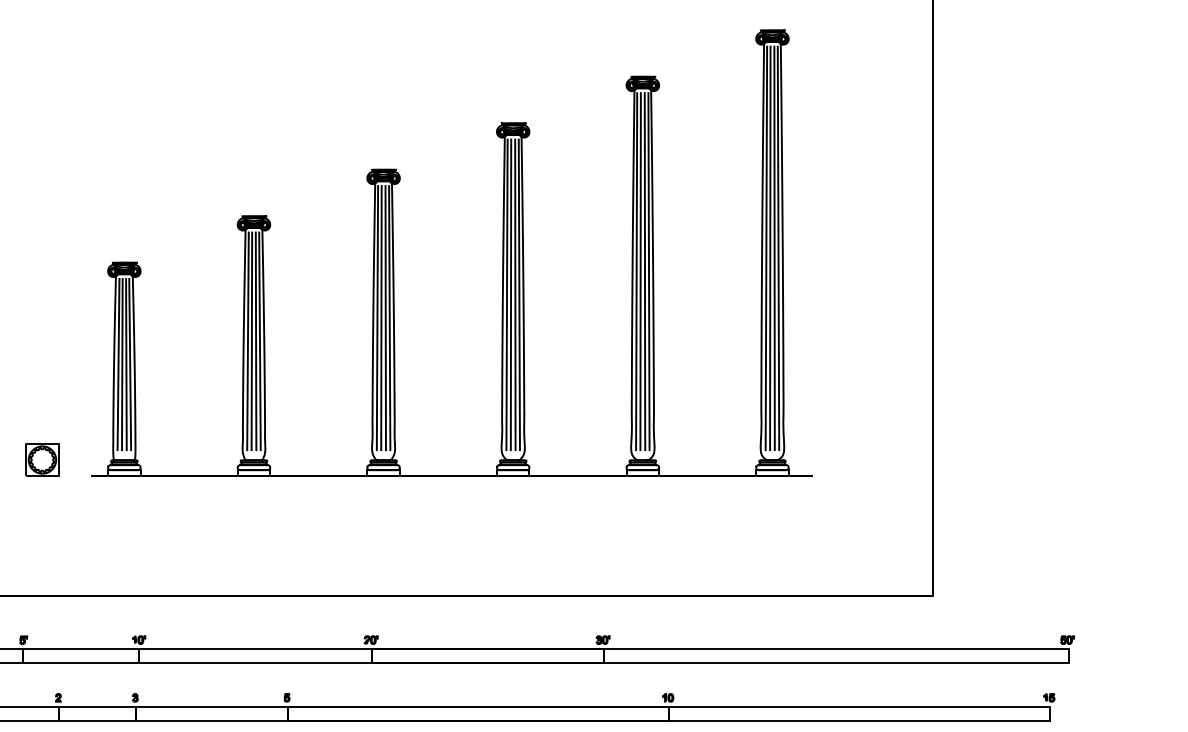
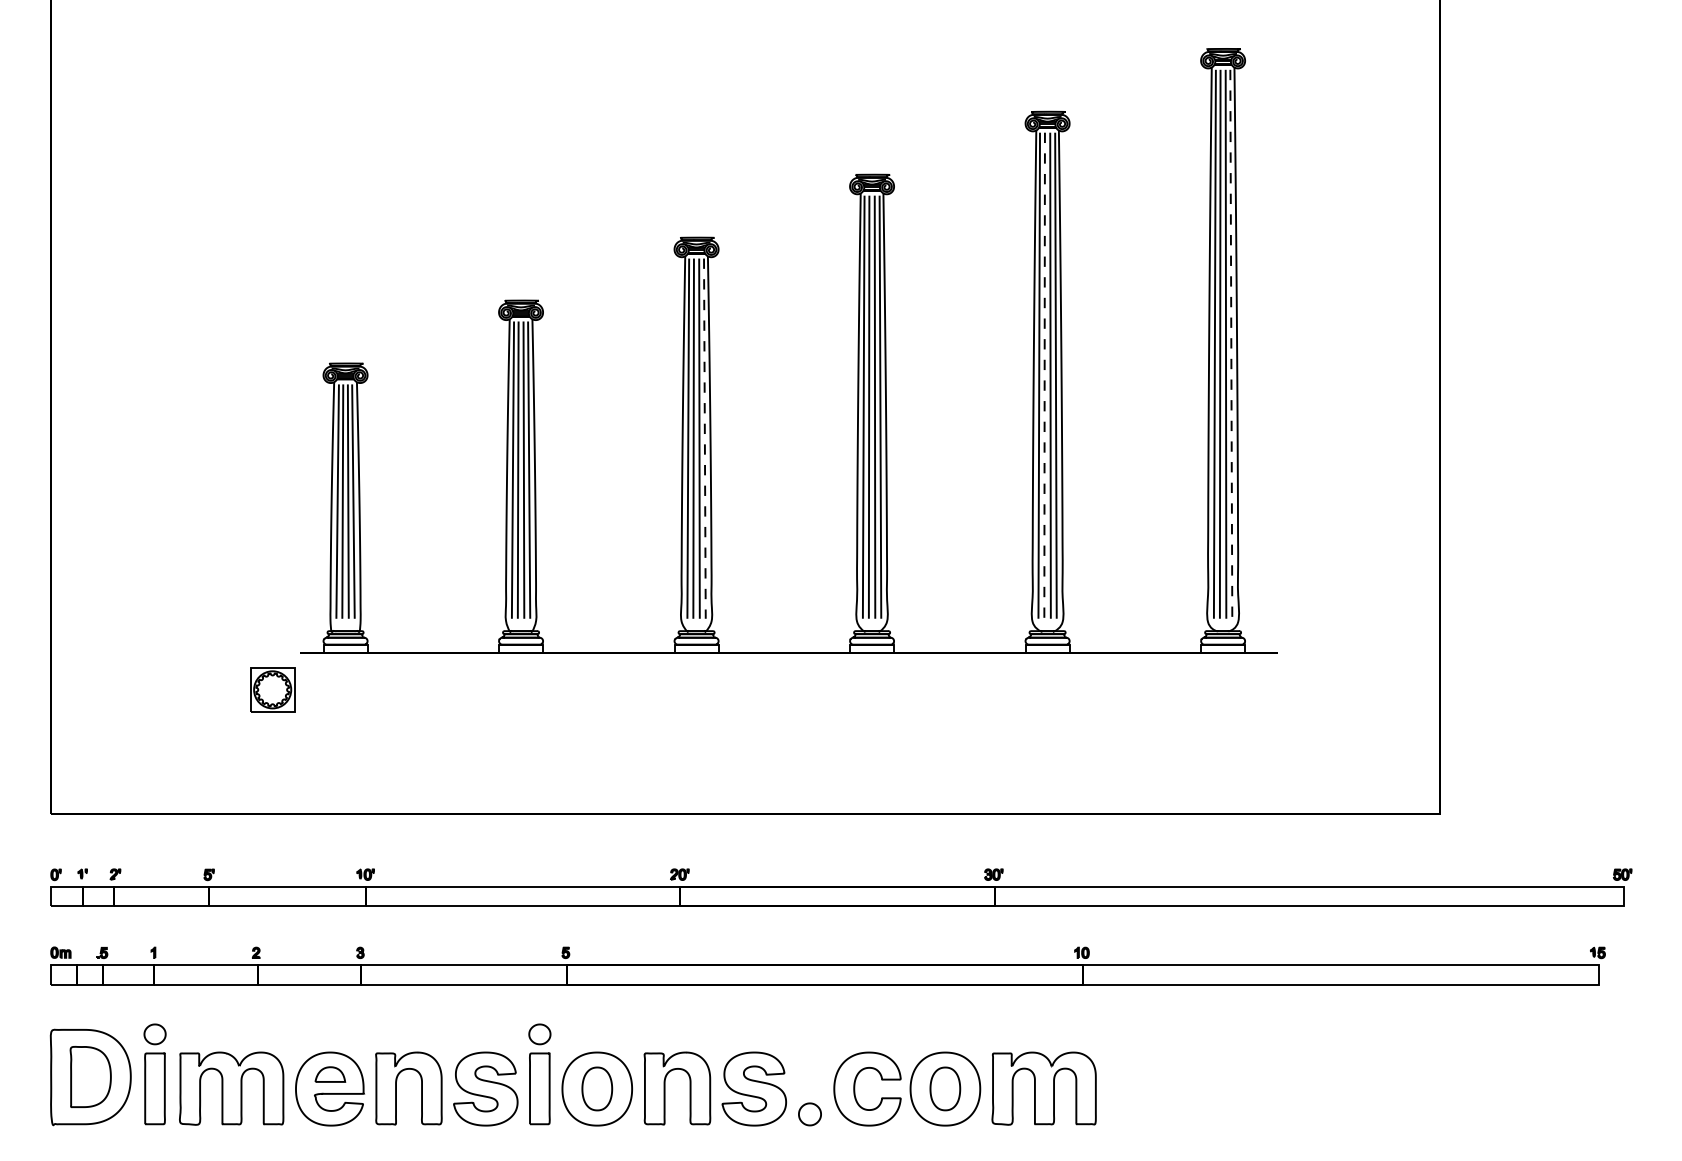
line: (778, 248) -> (1231, 344), solid -> dashed
line: (640, 272) -> (1044, 376), solid -> dashed
line: (389, 318) -> (704, 439), solid -> dashed
part: (42, 459) -> (272, 689), moved

